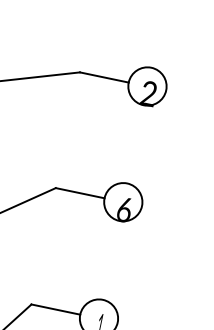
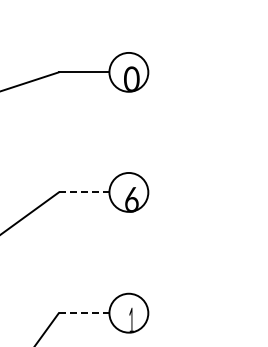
text: (148, 92) -> (131, 78), 2 -> 0
line: (80, 193) -> (84, 192), solid -> dashed
line: (56, 309) -> (84, 313), solid -> dashed

